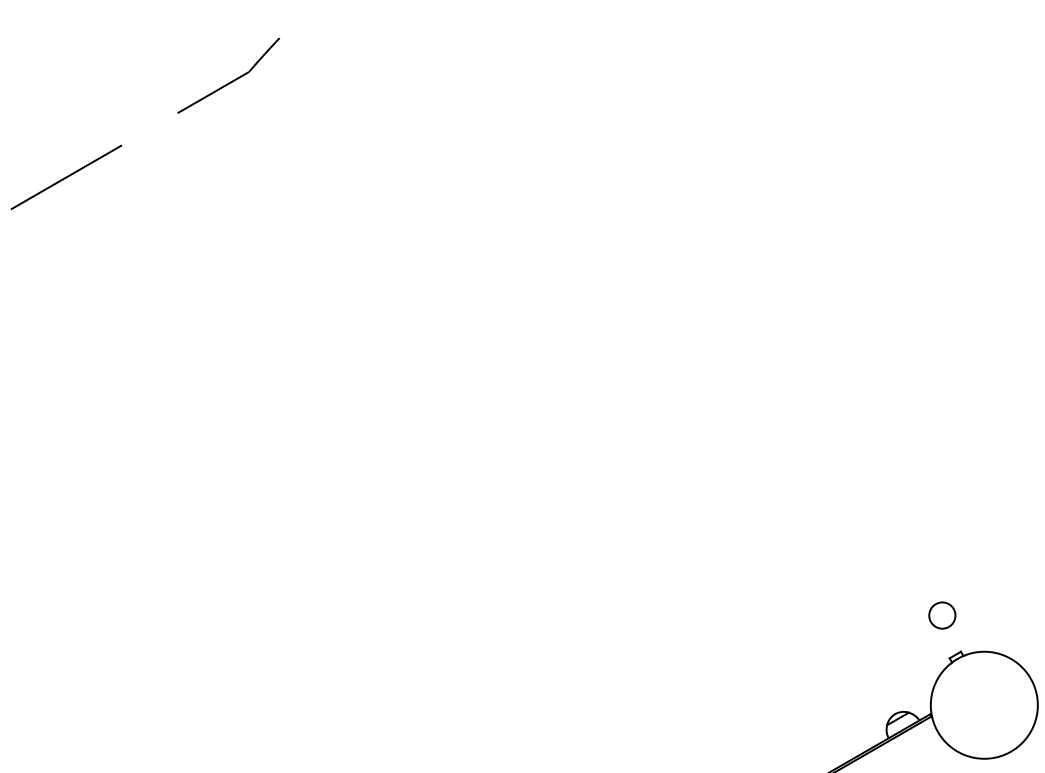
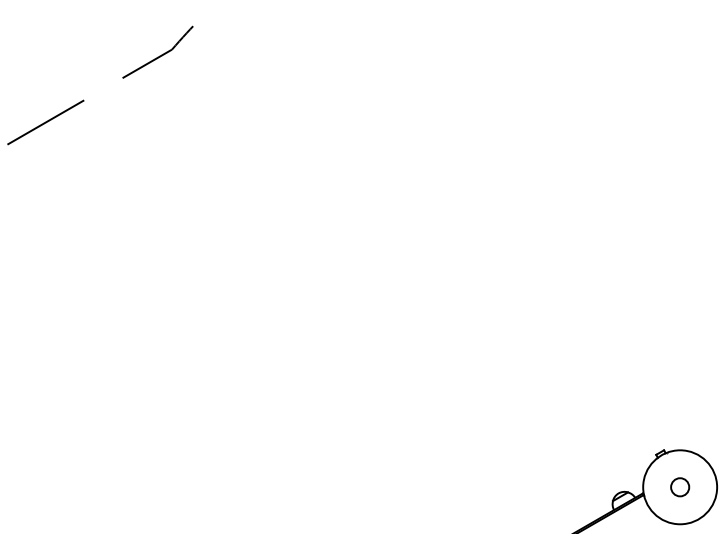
circle: (942, 615) -> (680, 487), moved

